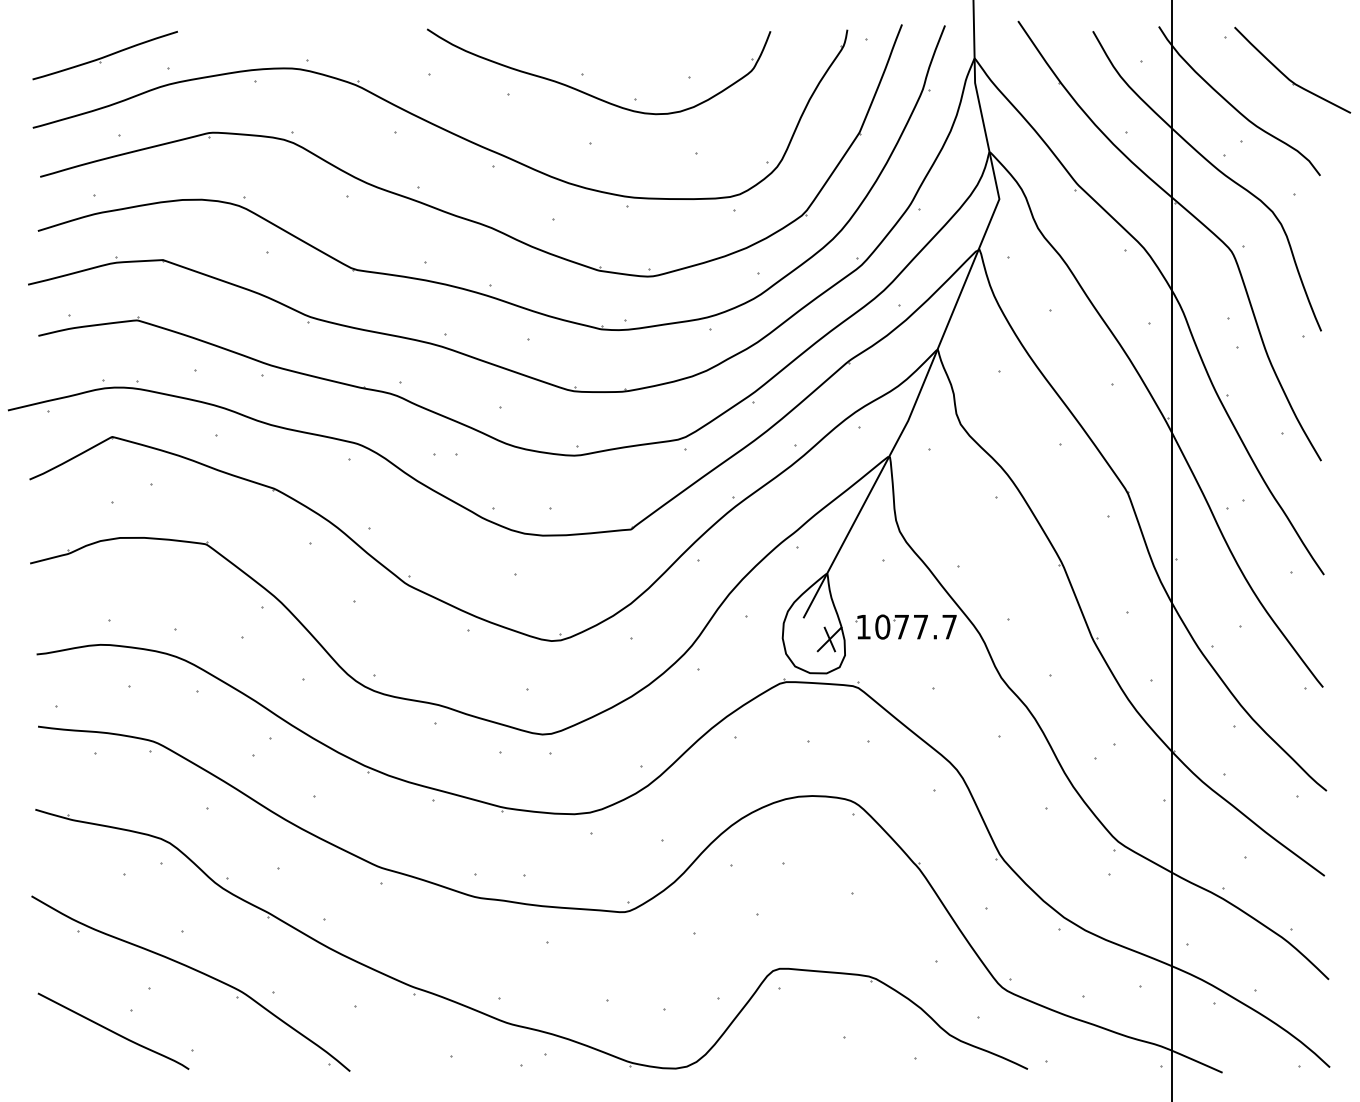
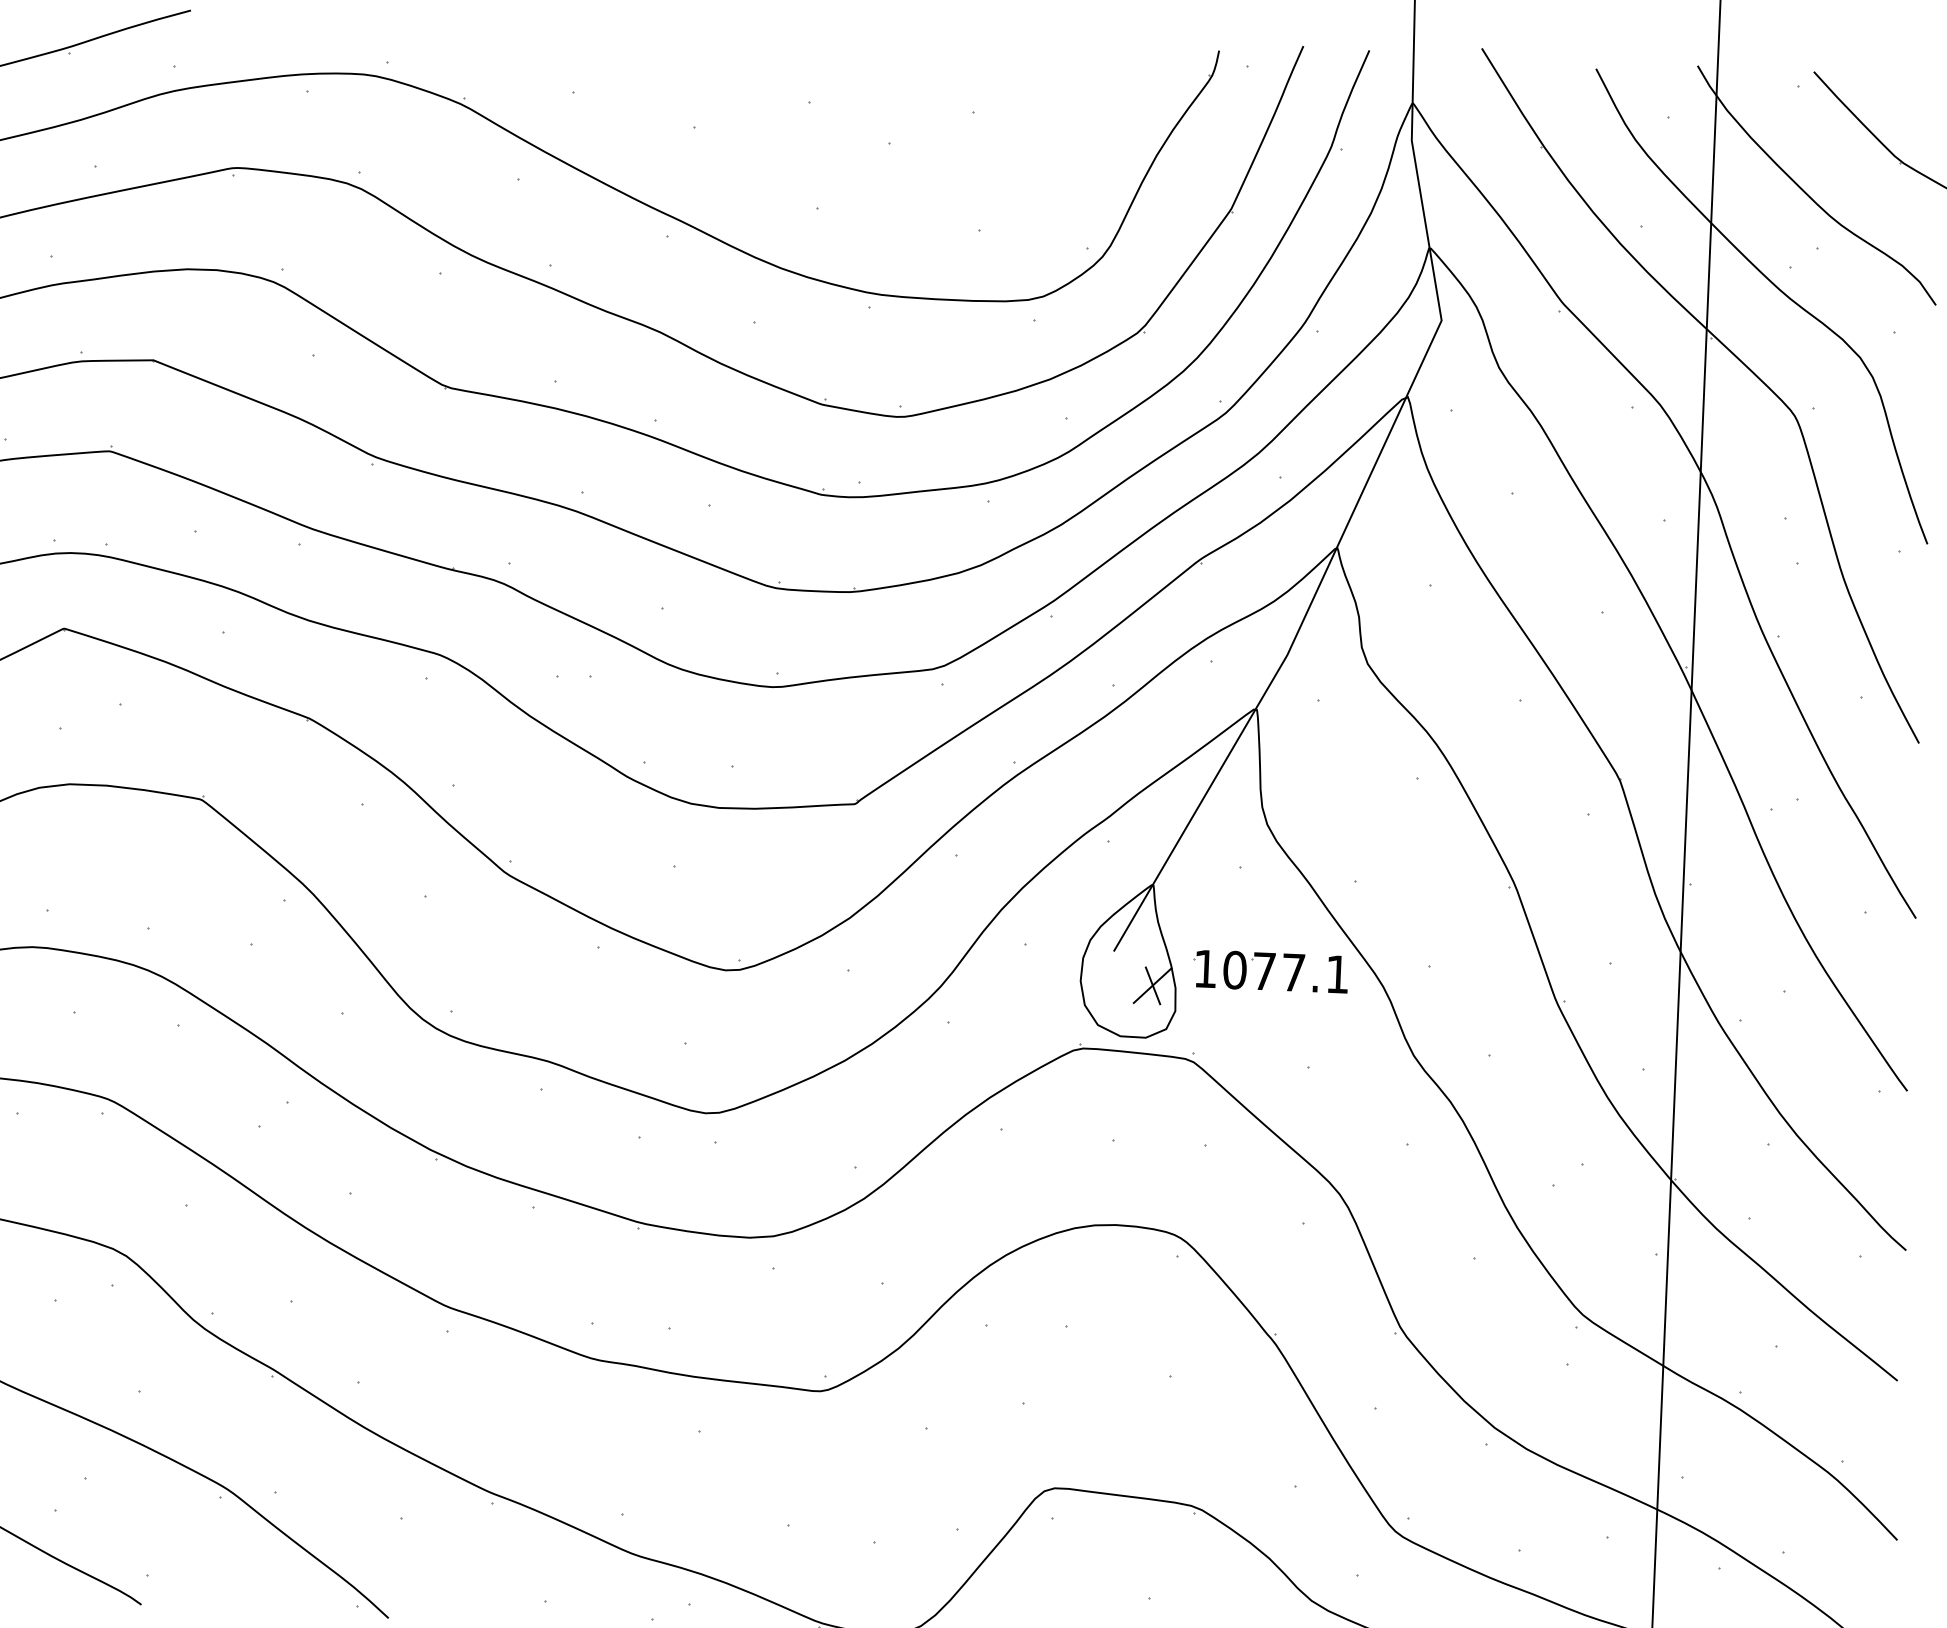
part: (588, 93) -> (817, 131), removed
text: (949, 627) -> (1337, 975), 1077.7 -> 1077.1

